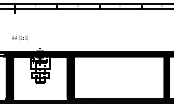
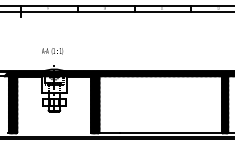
text: (19, 37) -> (51, 50), moved

